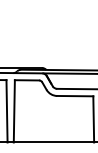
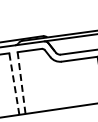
line: (7, 110) -> (14, 83), solid -> dashed
line: (14, 111) -> (21, 83), solid -> dashed

